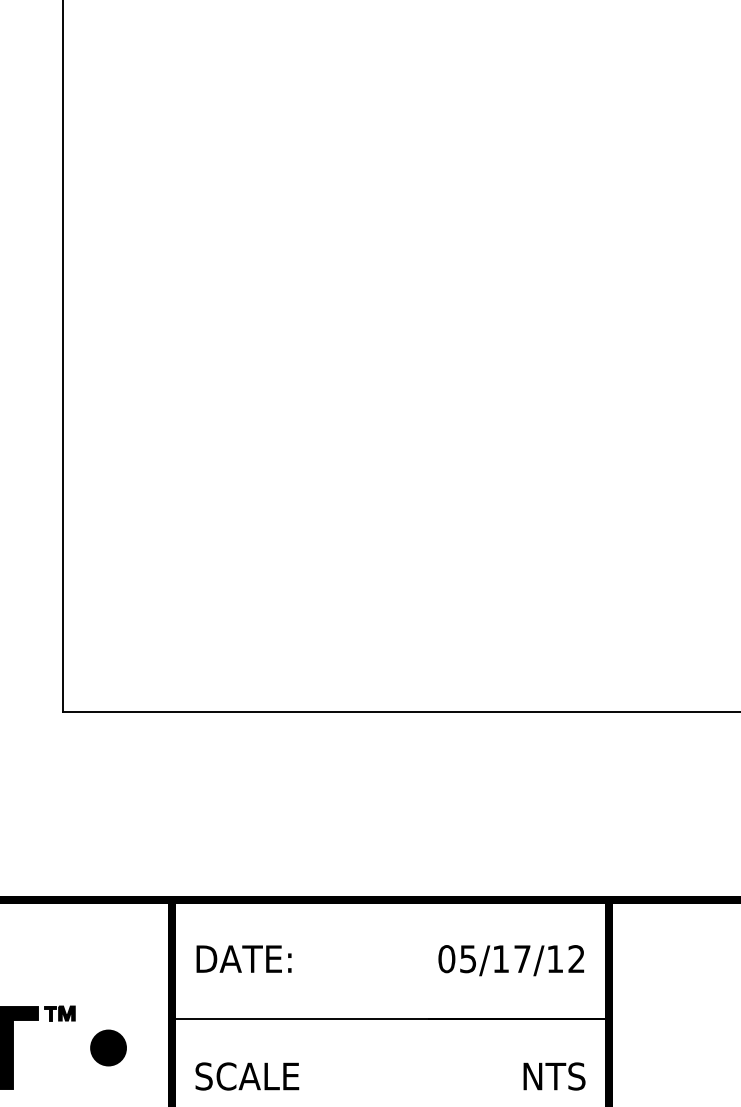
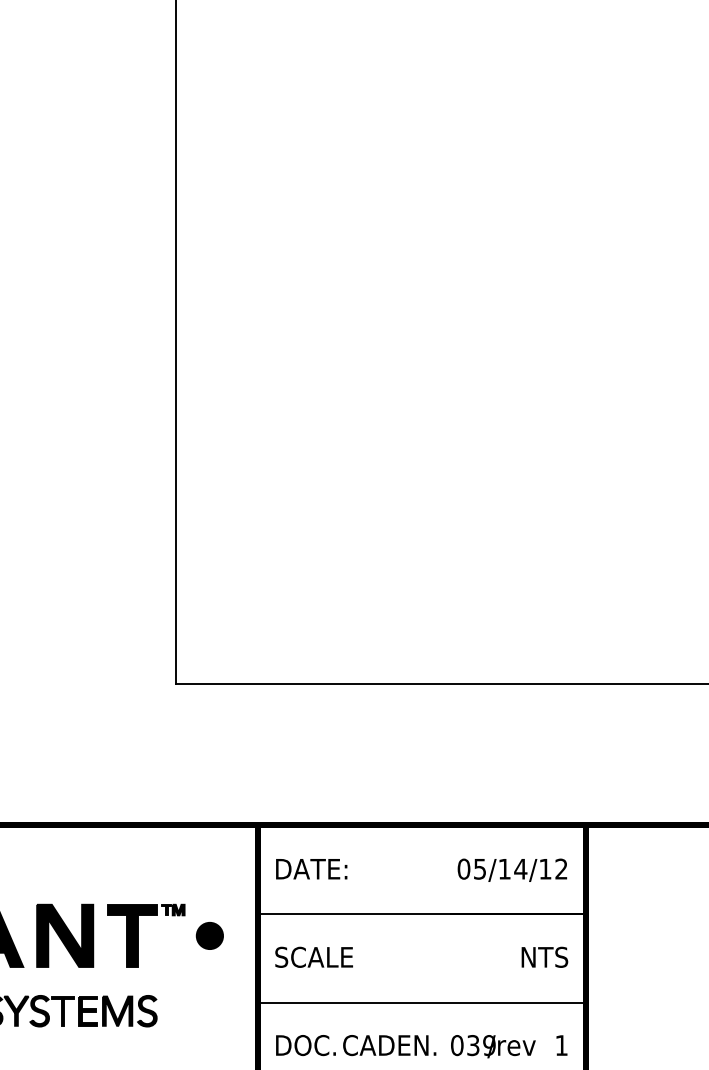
text: (522, 959) -> (520, 869), 05/17/12 -> 05/14/12

